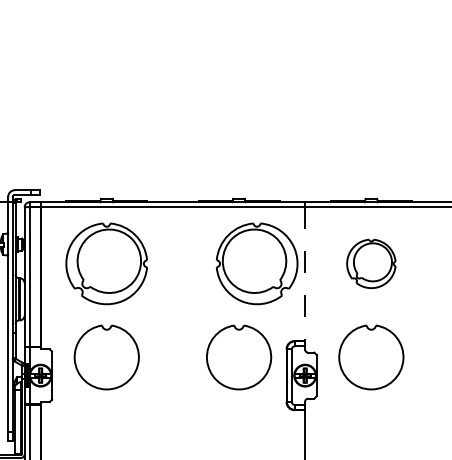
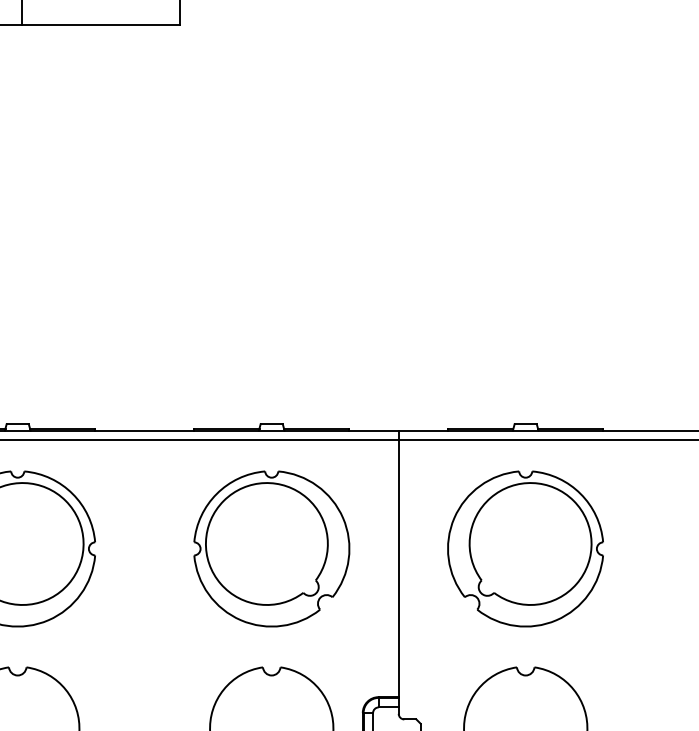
part: (257, 263) -> (272, 548), moved
part: (371, 263) -> (525, 548), size x1.67
line: (305, 274) -> (399, 569), dashed -> solid

